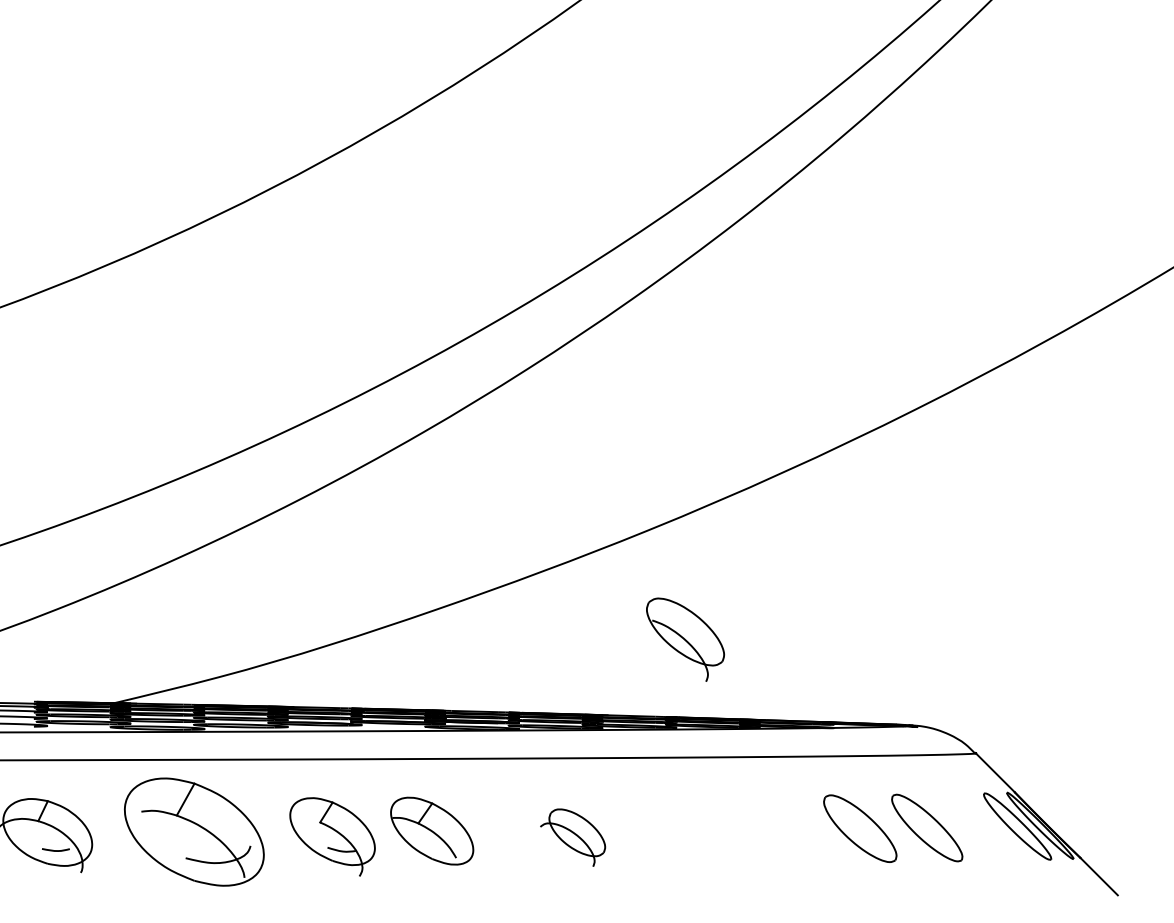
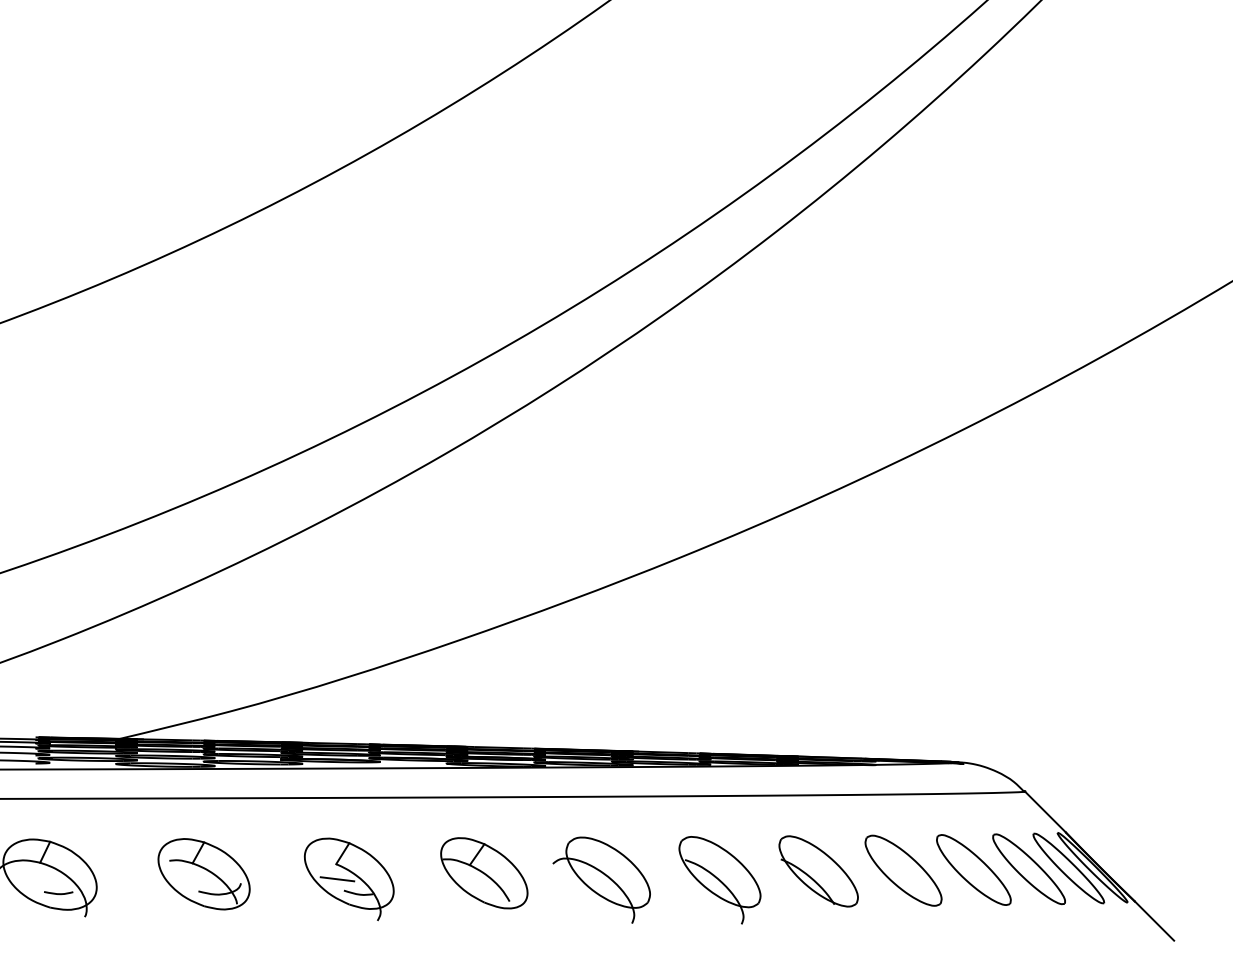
part: (685, 639) -> (719, 879), moved
part: (979, 827) -> (1028, 869), added
part: (779, 829) -> (818, 871), added
part: (432, 830) -> (484, 872), moved
part: (194, 831) -> (204, 873), size x0.62
line: (321, 836) -> (337, 878), added
part: (572, 837) -> (601, 879), size x1.43

